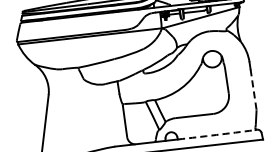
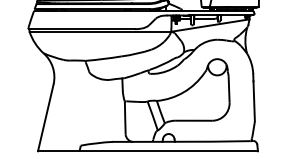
line: (253, 89) -> (254, 101), dashed -> solid
arc: (215, 134) -> (212, 141), dashed -> solid

